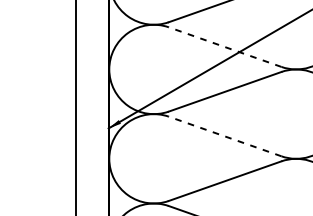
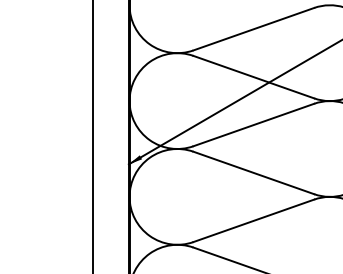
line: (224, 46) -> (253, 76), dashed -> solid
line: (224, 136) -> (253, 172), dashed -> solid

